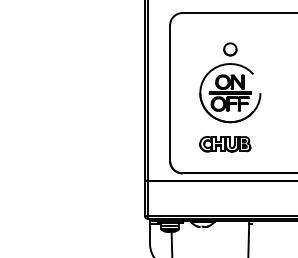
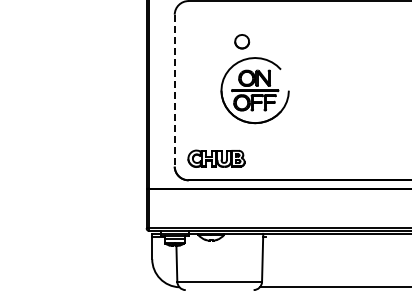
line: (169, 93) -> (174, 91), solid -> dashed
part: (229, 93) -> (254, 90), moved
part: (225, 143) -> (216, 158), moved

